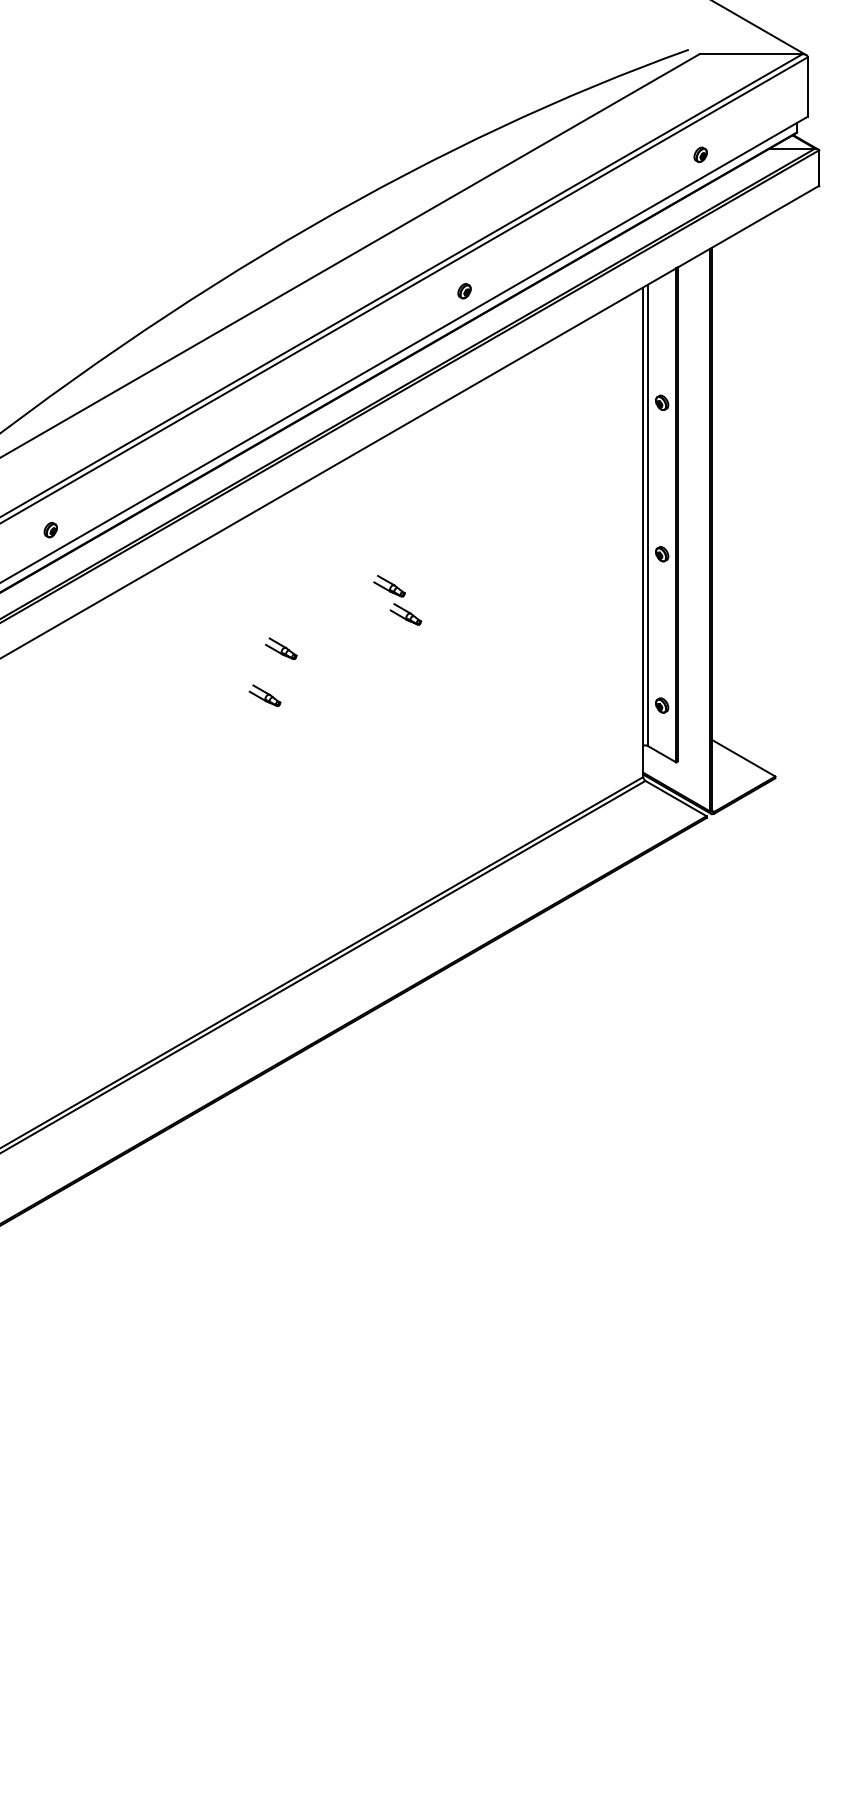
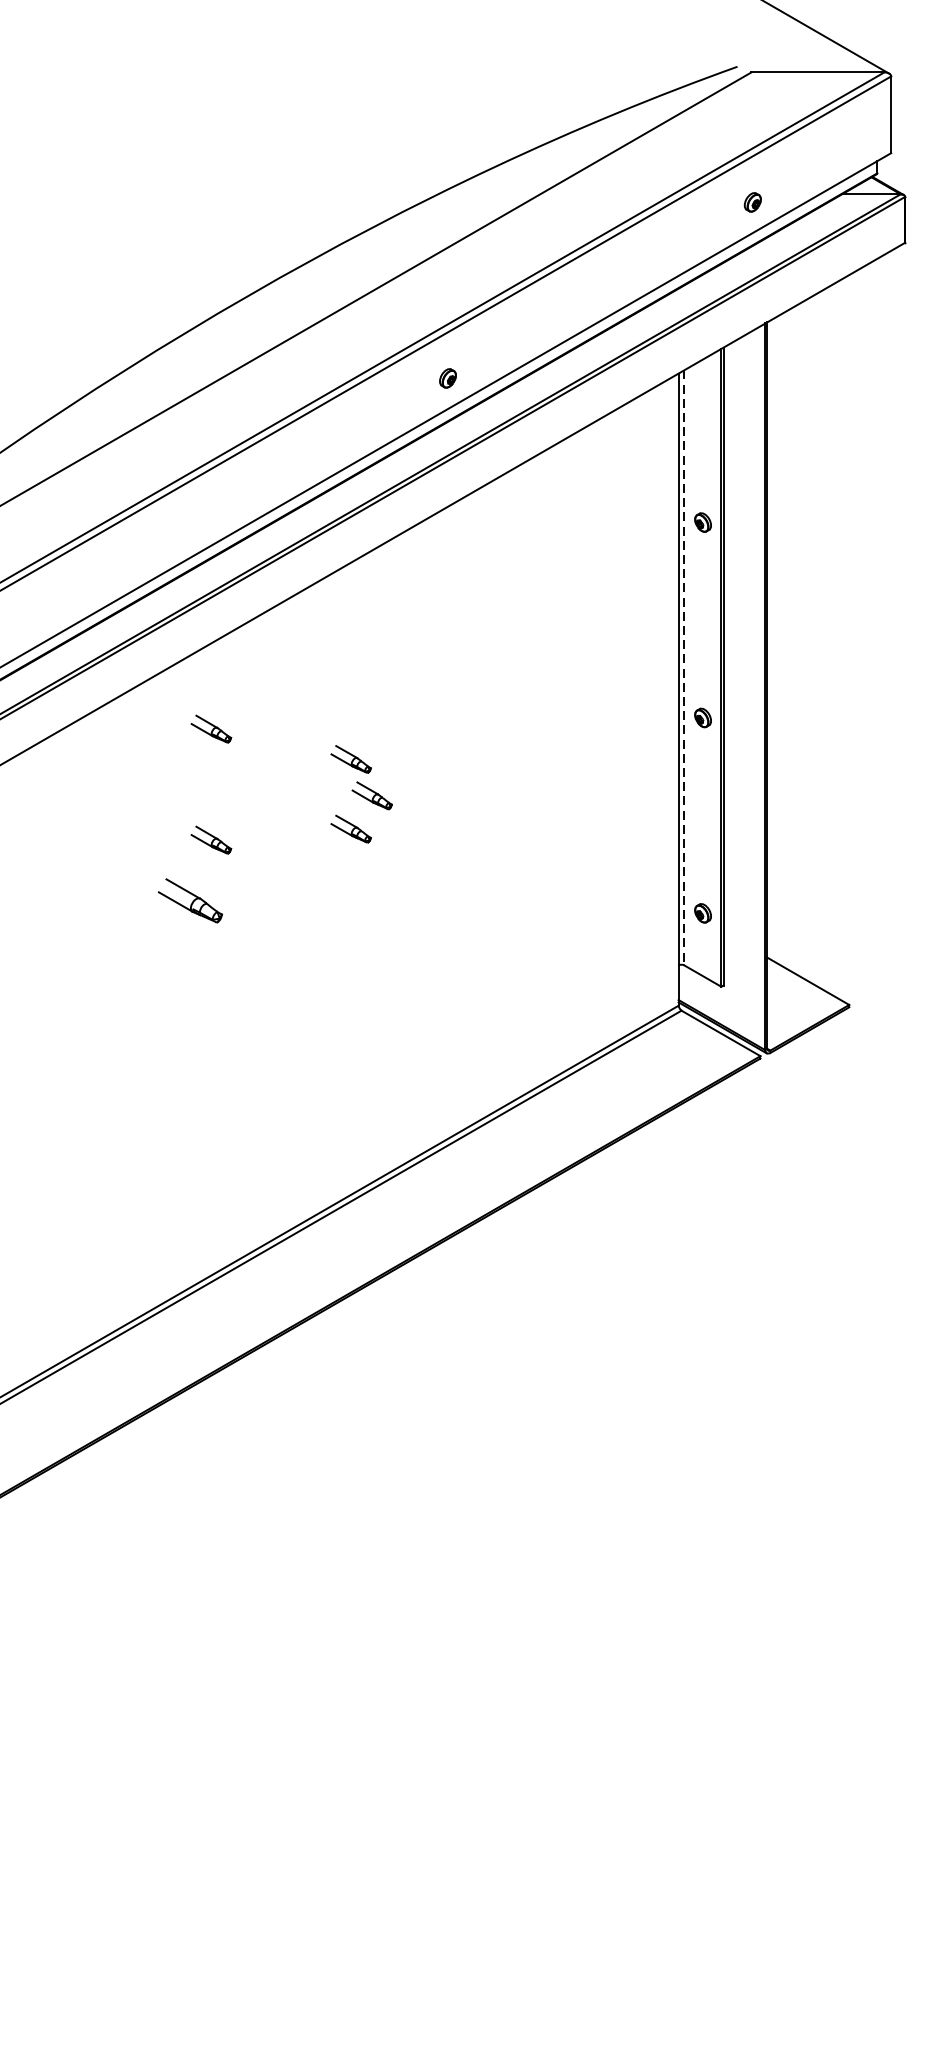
line: (647, 515) -> (684, 667), solid -> dashed
part: (281, 562) -> (211, 728), added
part: (389, 640) -> (351, 829), added
part: (264, 695) -> (189, 900), size x1.6

